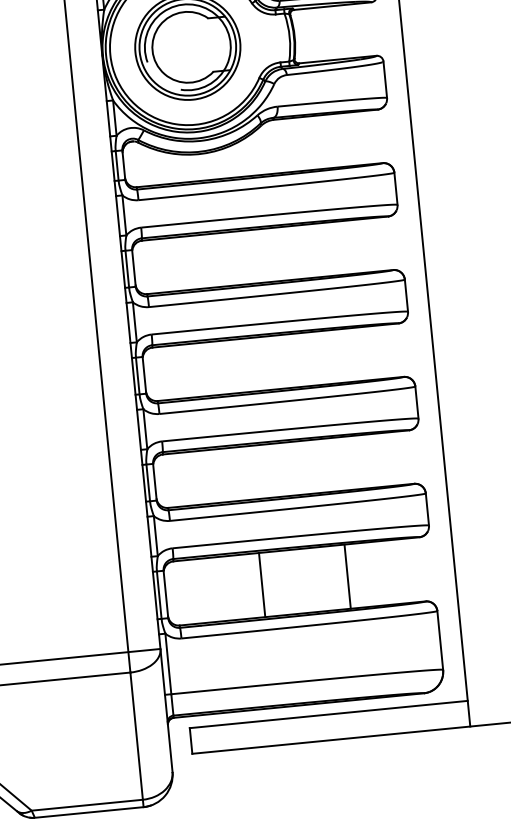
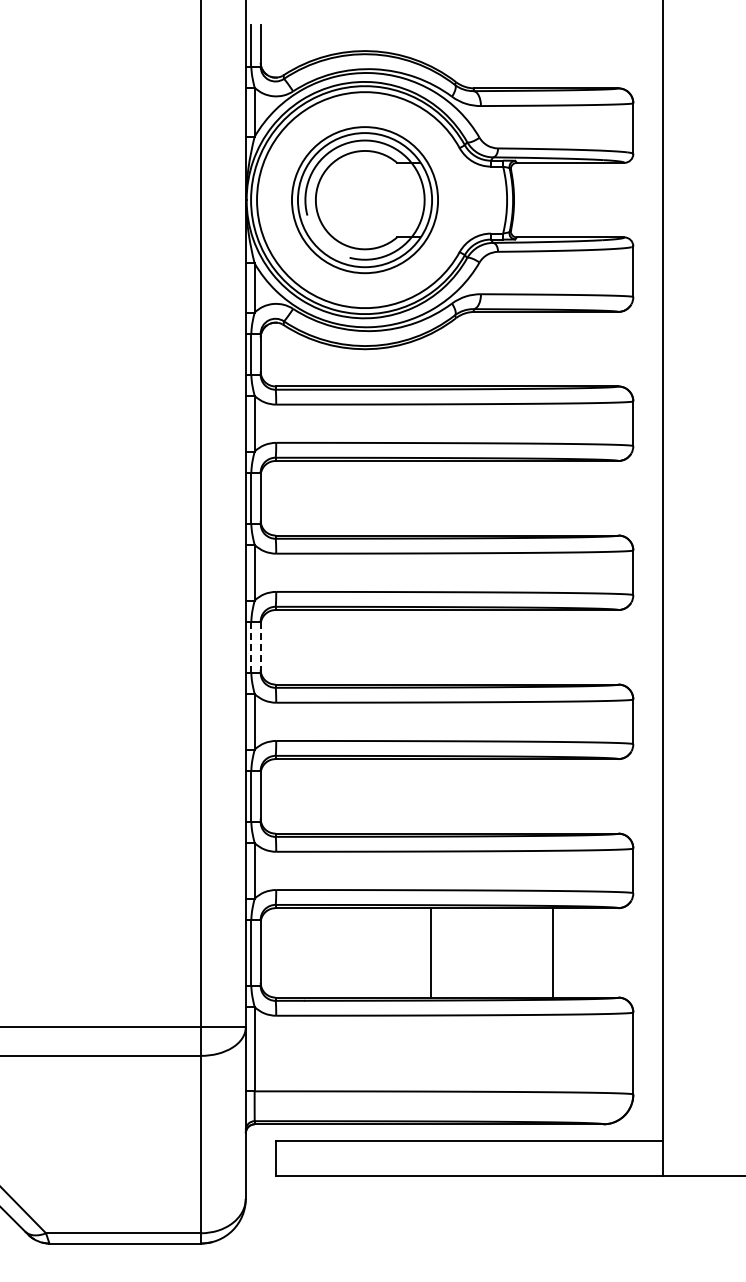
line: (144, 375) -> (260, 647), solid -> dashed
line: (137, 376) -> (251, 647), solid -> dashed
line: (347, 576) -> (553, 952), moved
line: (261, 584) -> (430, 952), moved

